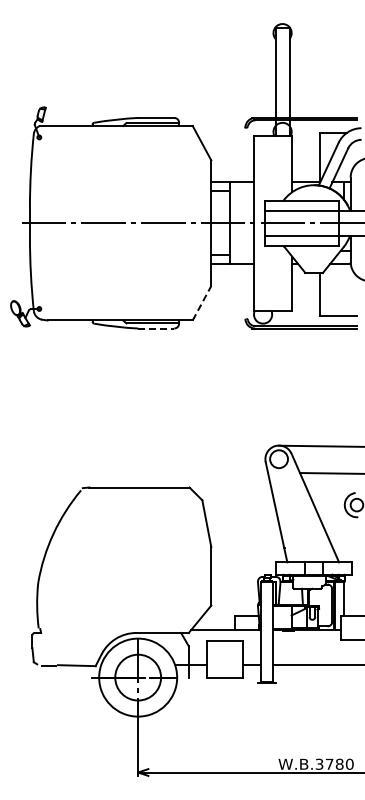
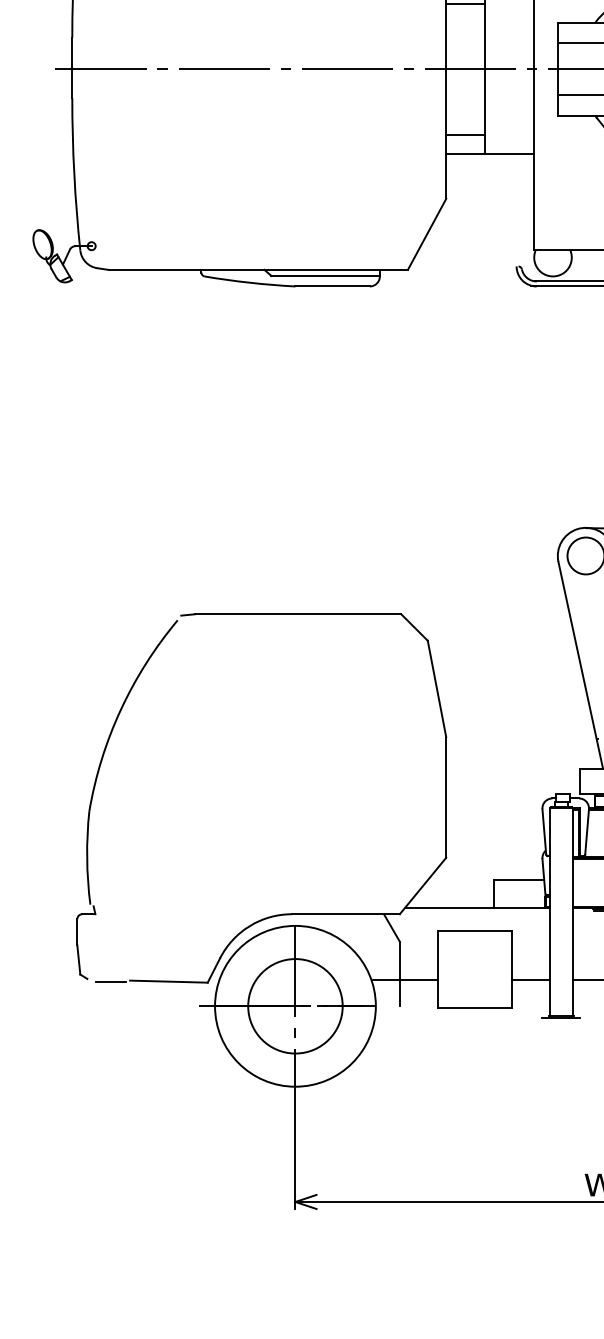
line: (202, 303) -> (428, 234), dashed -> solid
line: (156, 328) -> (333, 286), dashed -> solid

